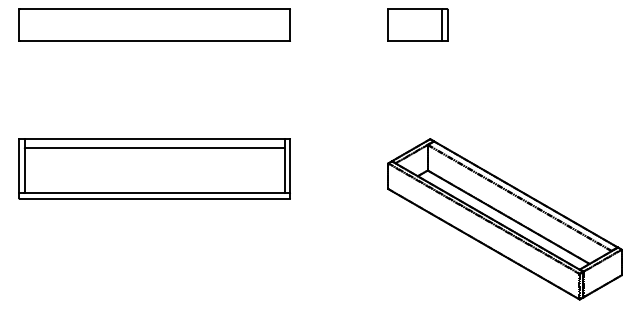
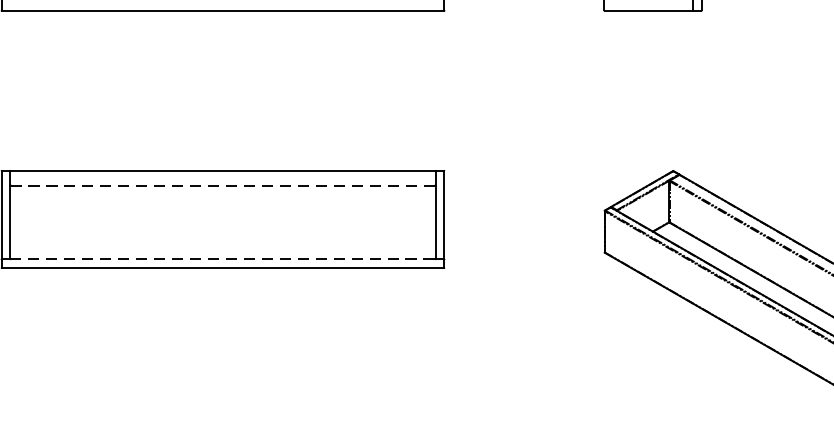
line: (154, 148) -> (222, 186), solid -> dashed
line: (155, 193) -> (224, 259), solid -> dashed

